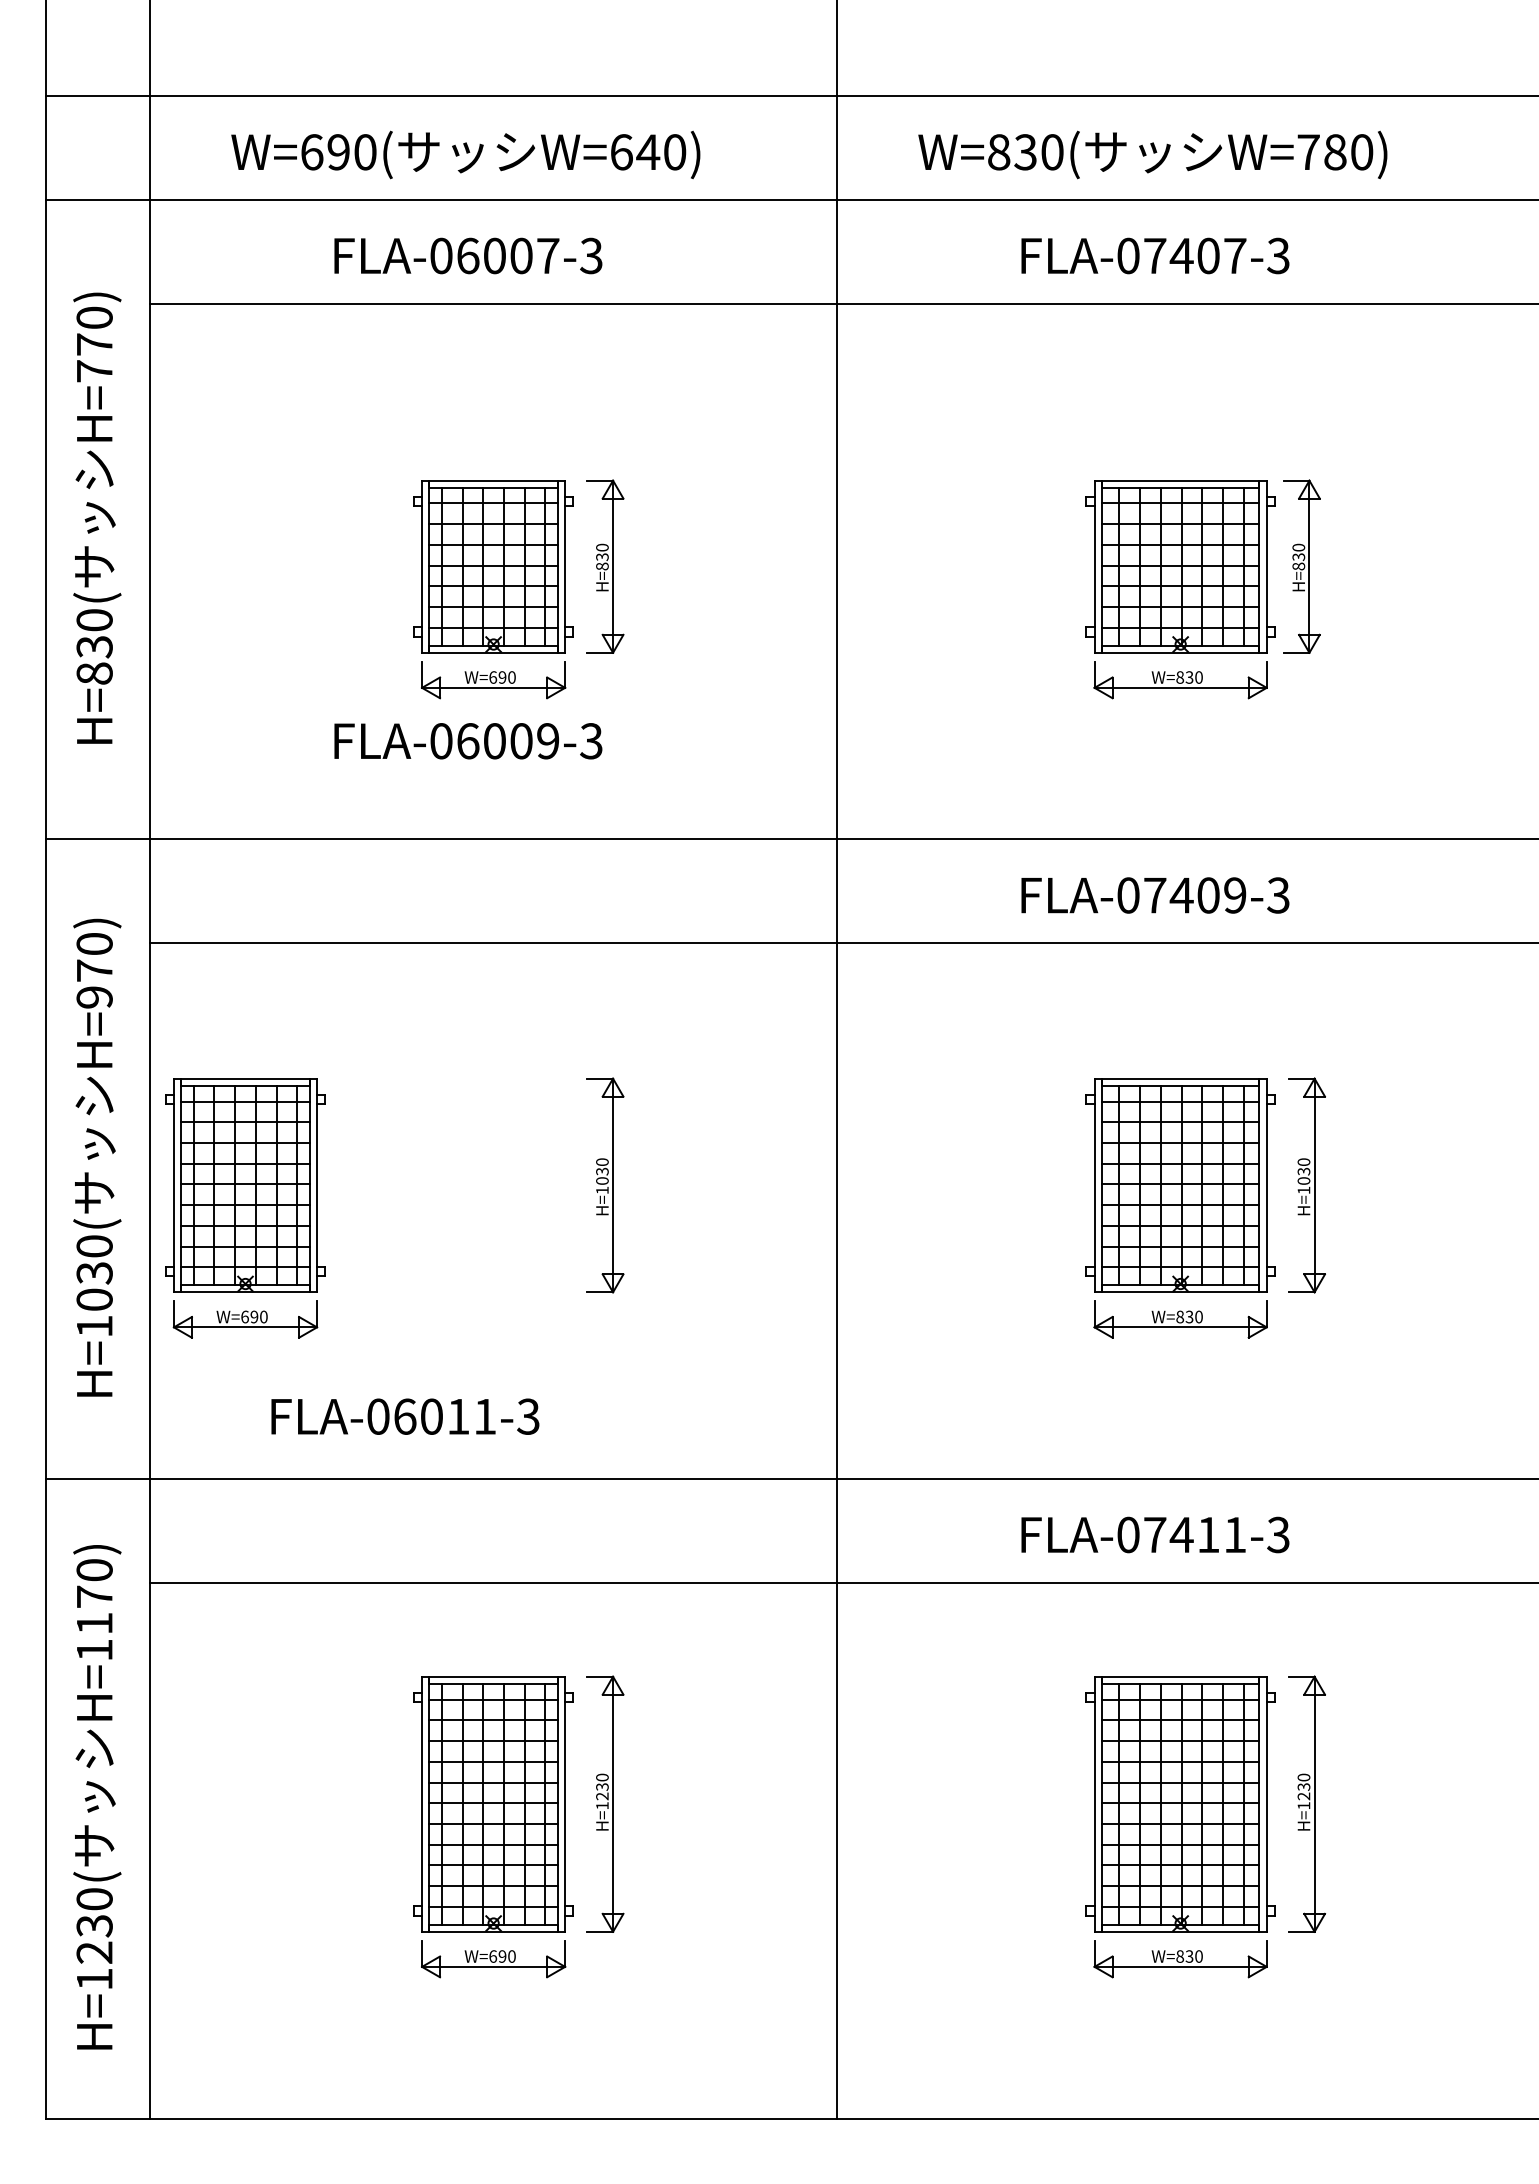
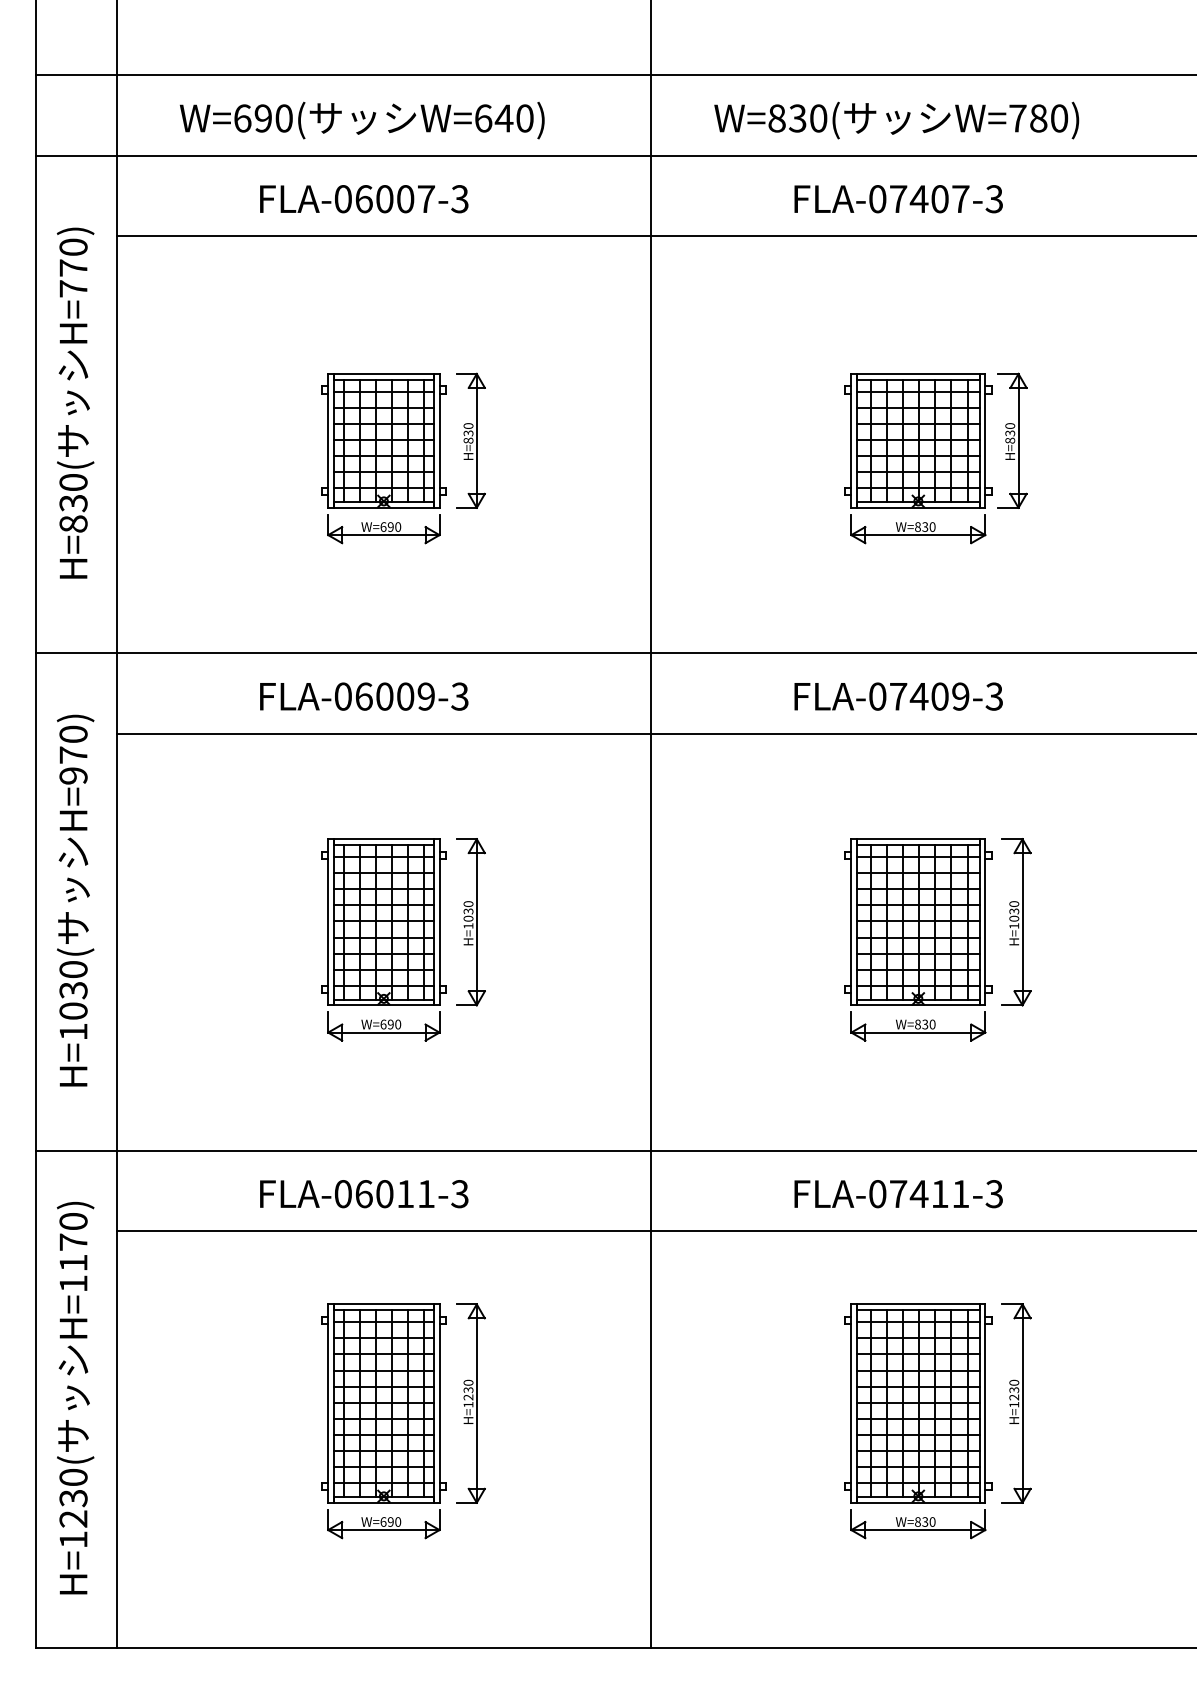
text: (468, 741) -> (364, 696), moved
part: (245, 1207) -> (383, 939), moved
text: (405, 1417) -> (364, 1194), moved

